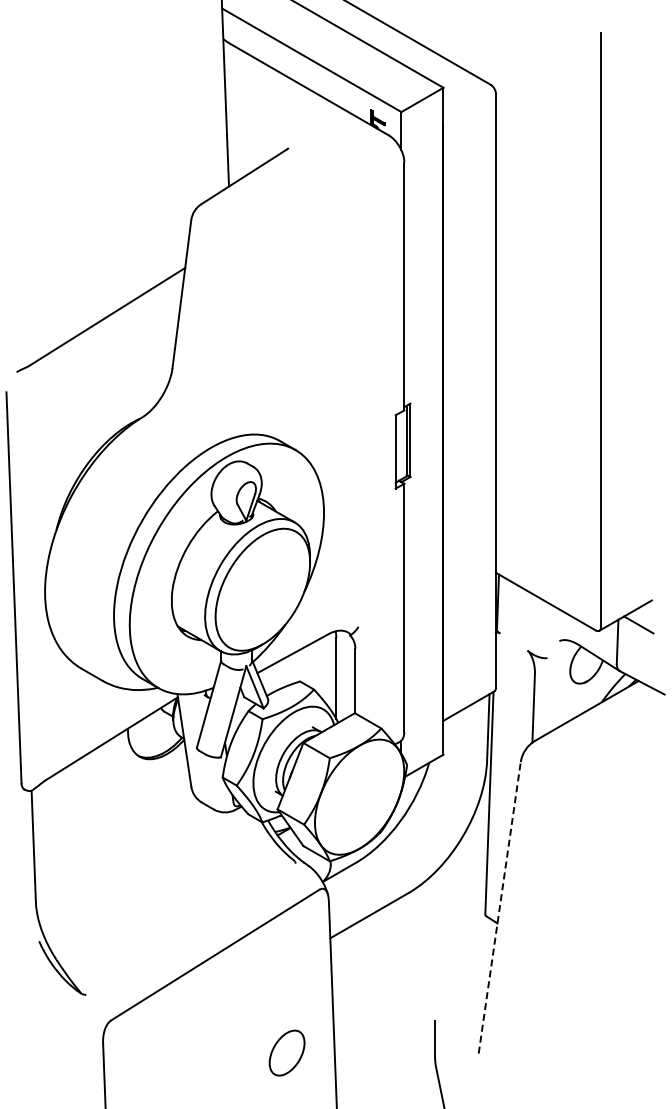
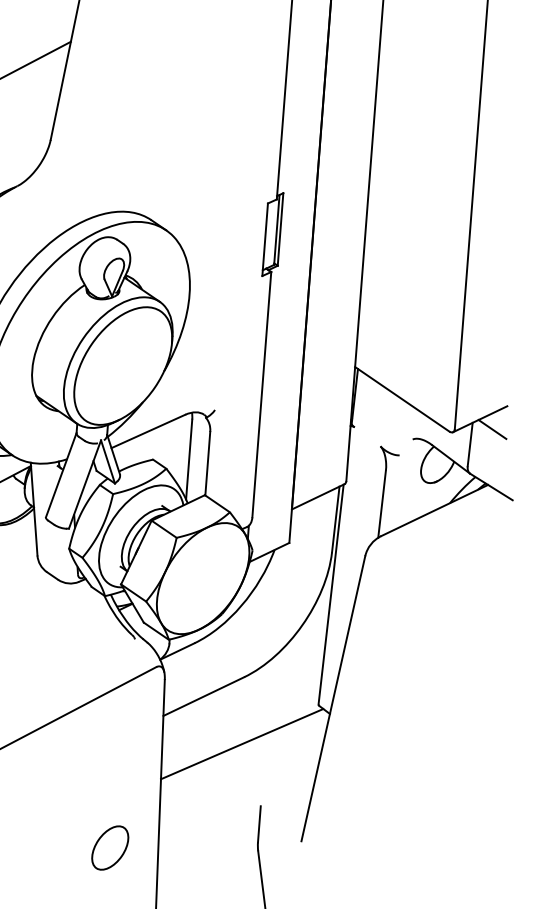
line: (499, 907) -> (333, 698), dashed -> solid
line: (411, 960) -> (242, 744), added
part: (286, 1052) -> (109, 847), moved

